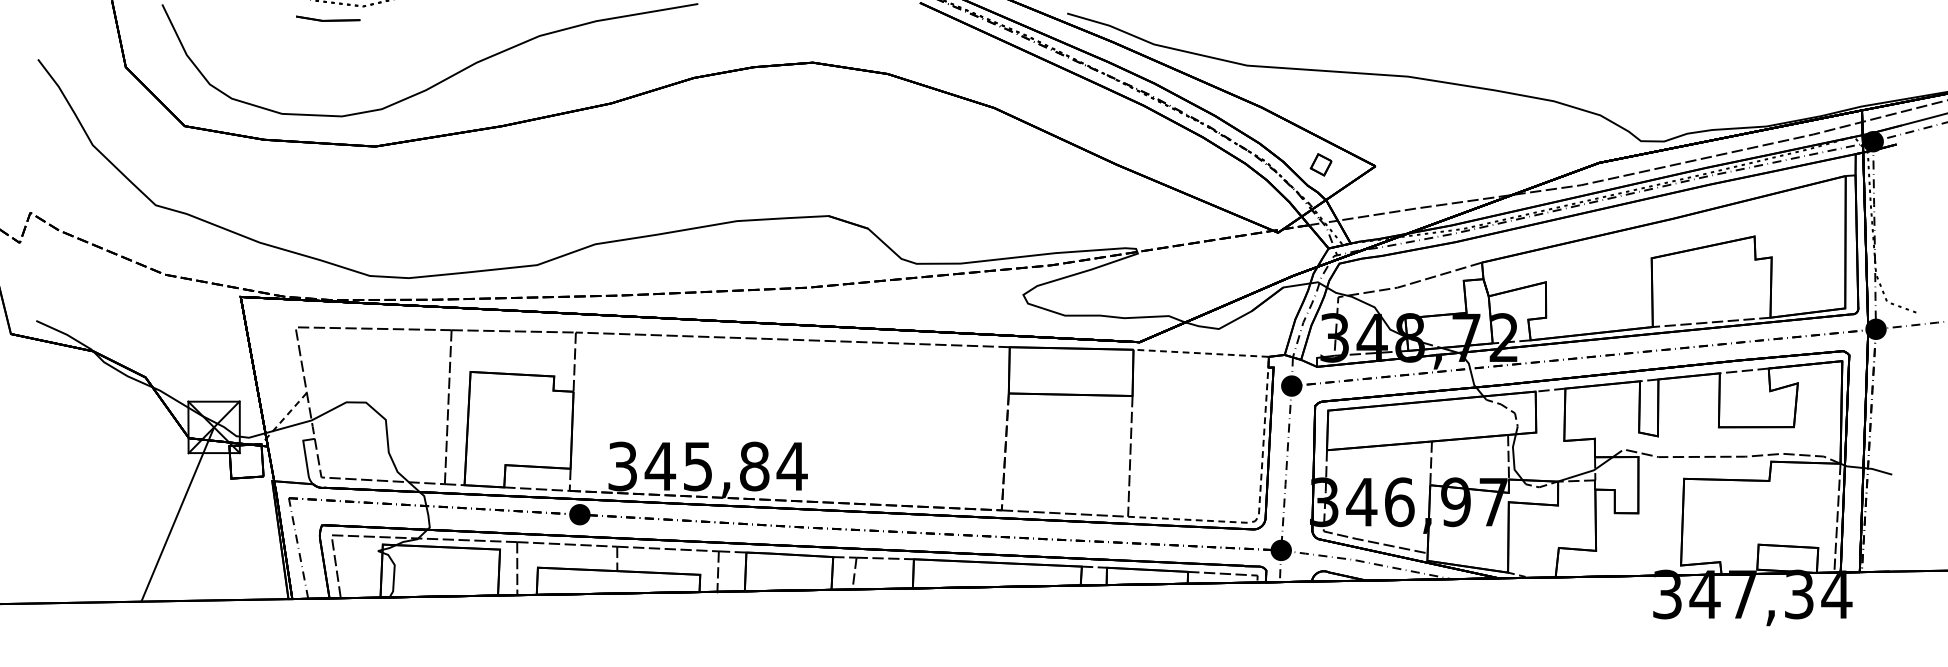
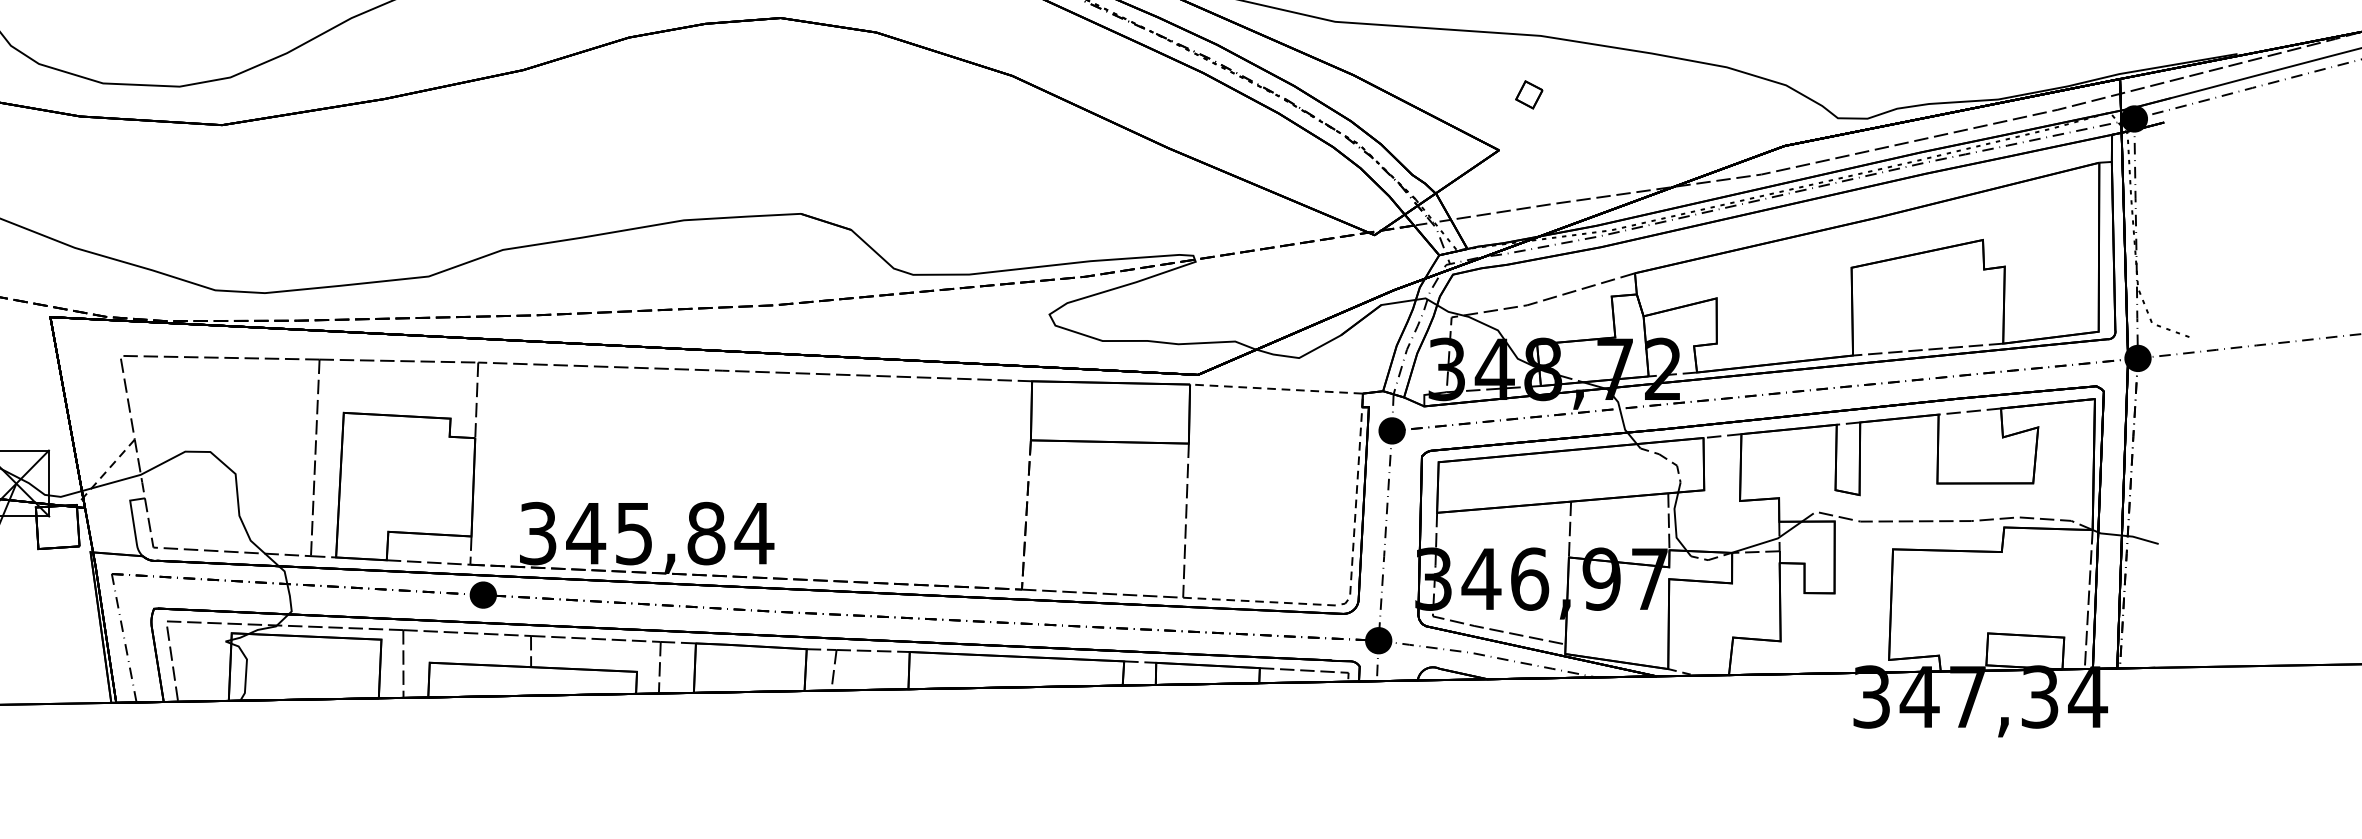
part: (1320, 164) -> (1528, 94), moved

